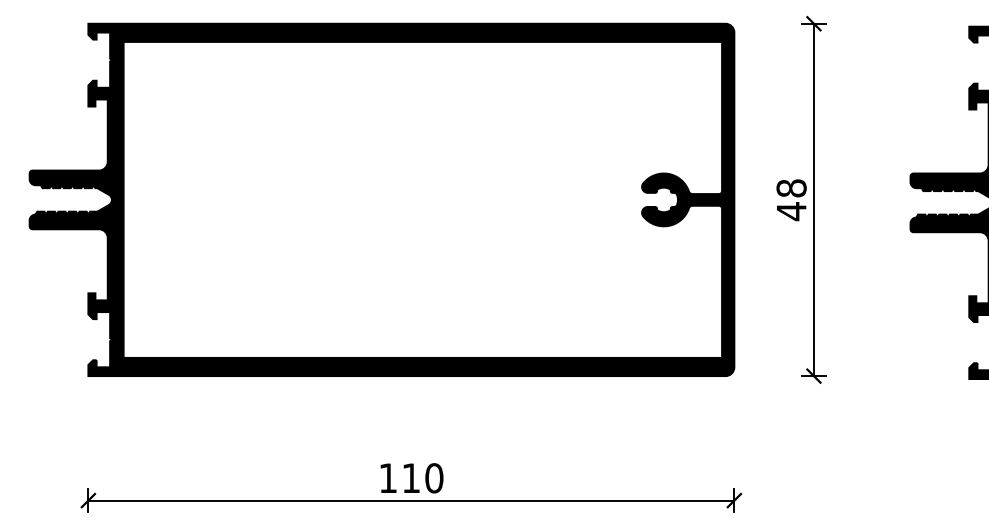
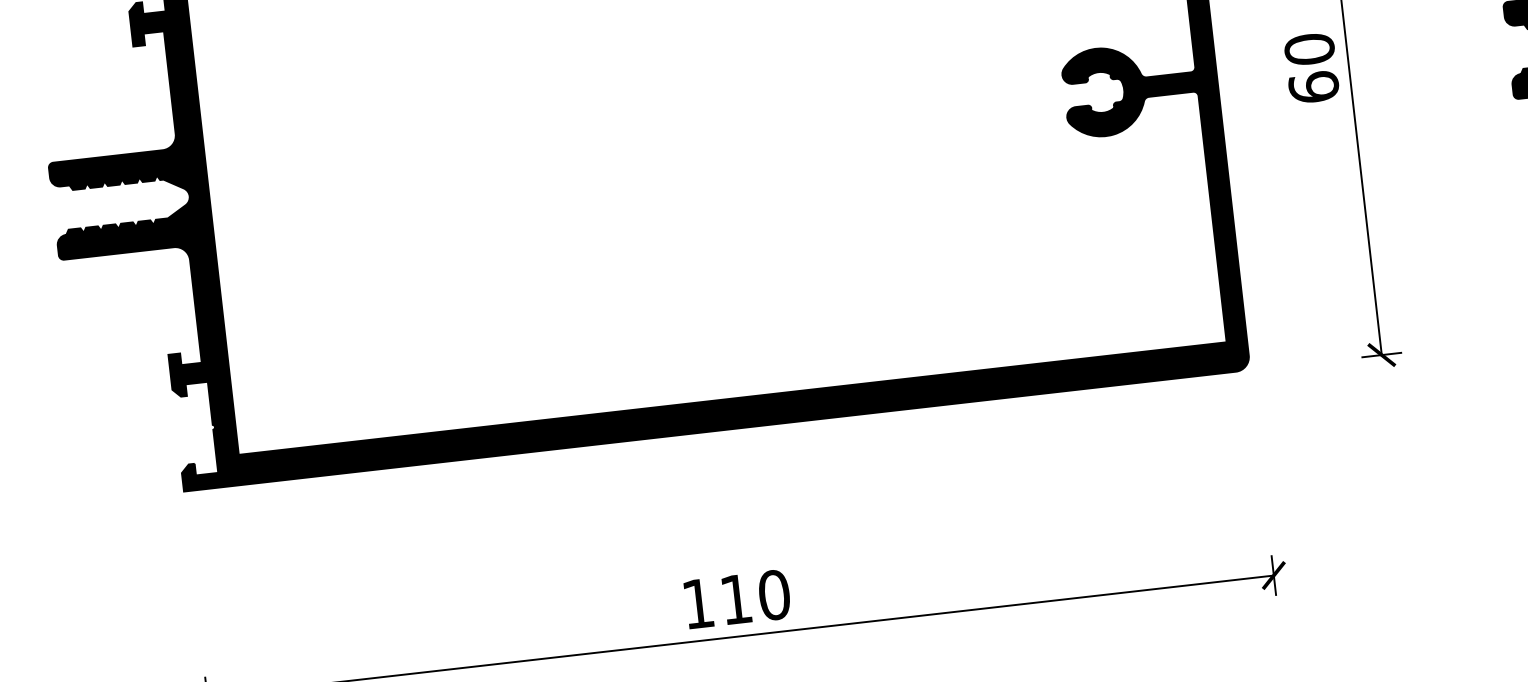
text: (791, 200) -> (1311, 69), 48 -> 60

